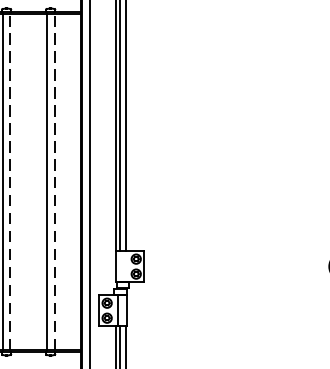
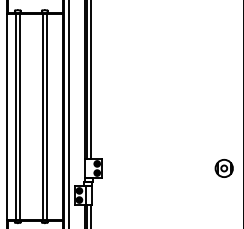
line: (11, 181) -> (20, 116), dashed -> solid
line: (55, 181) -> (47, 116), dashed -> solid

